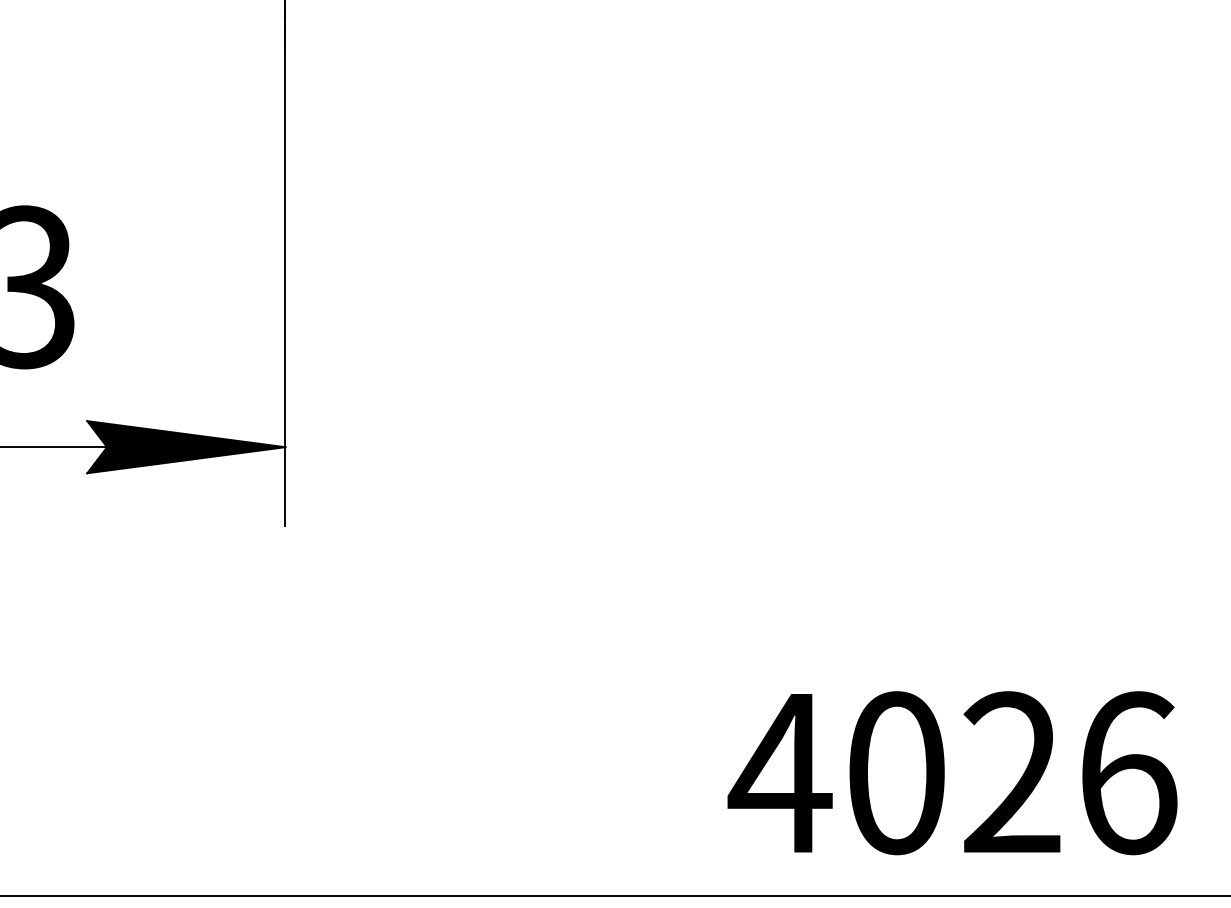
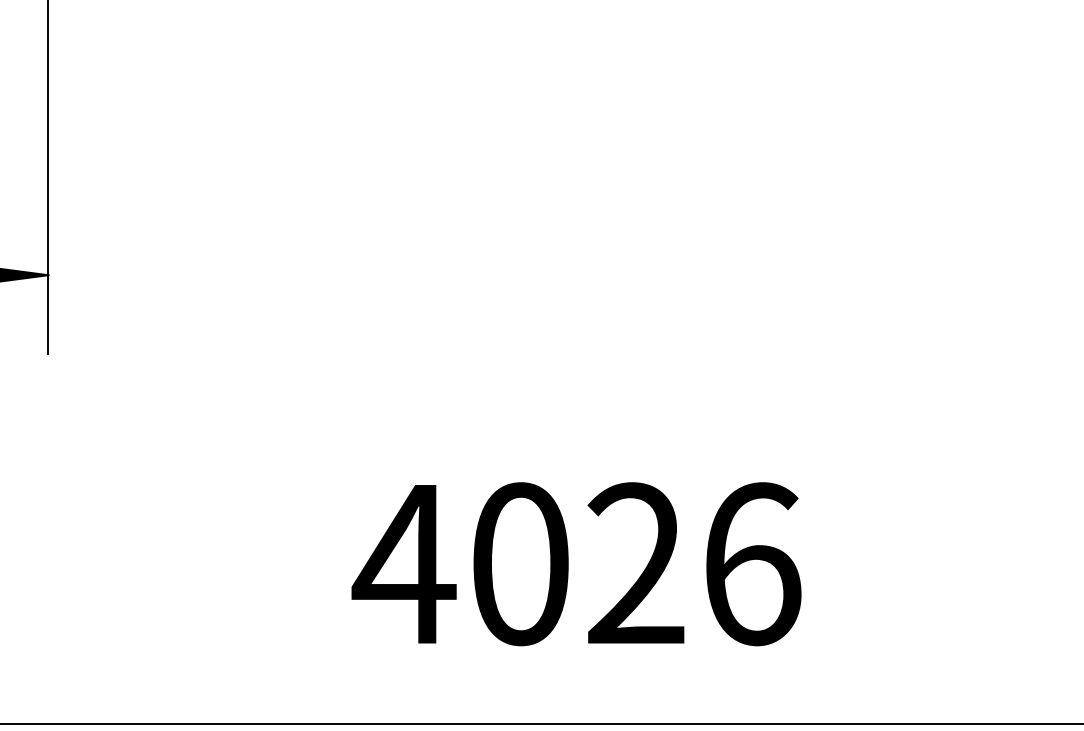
text: (952, 773) -> (576, 564), moved

